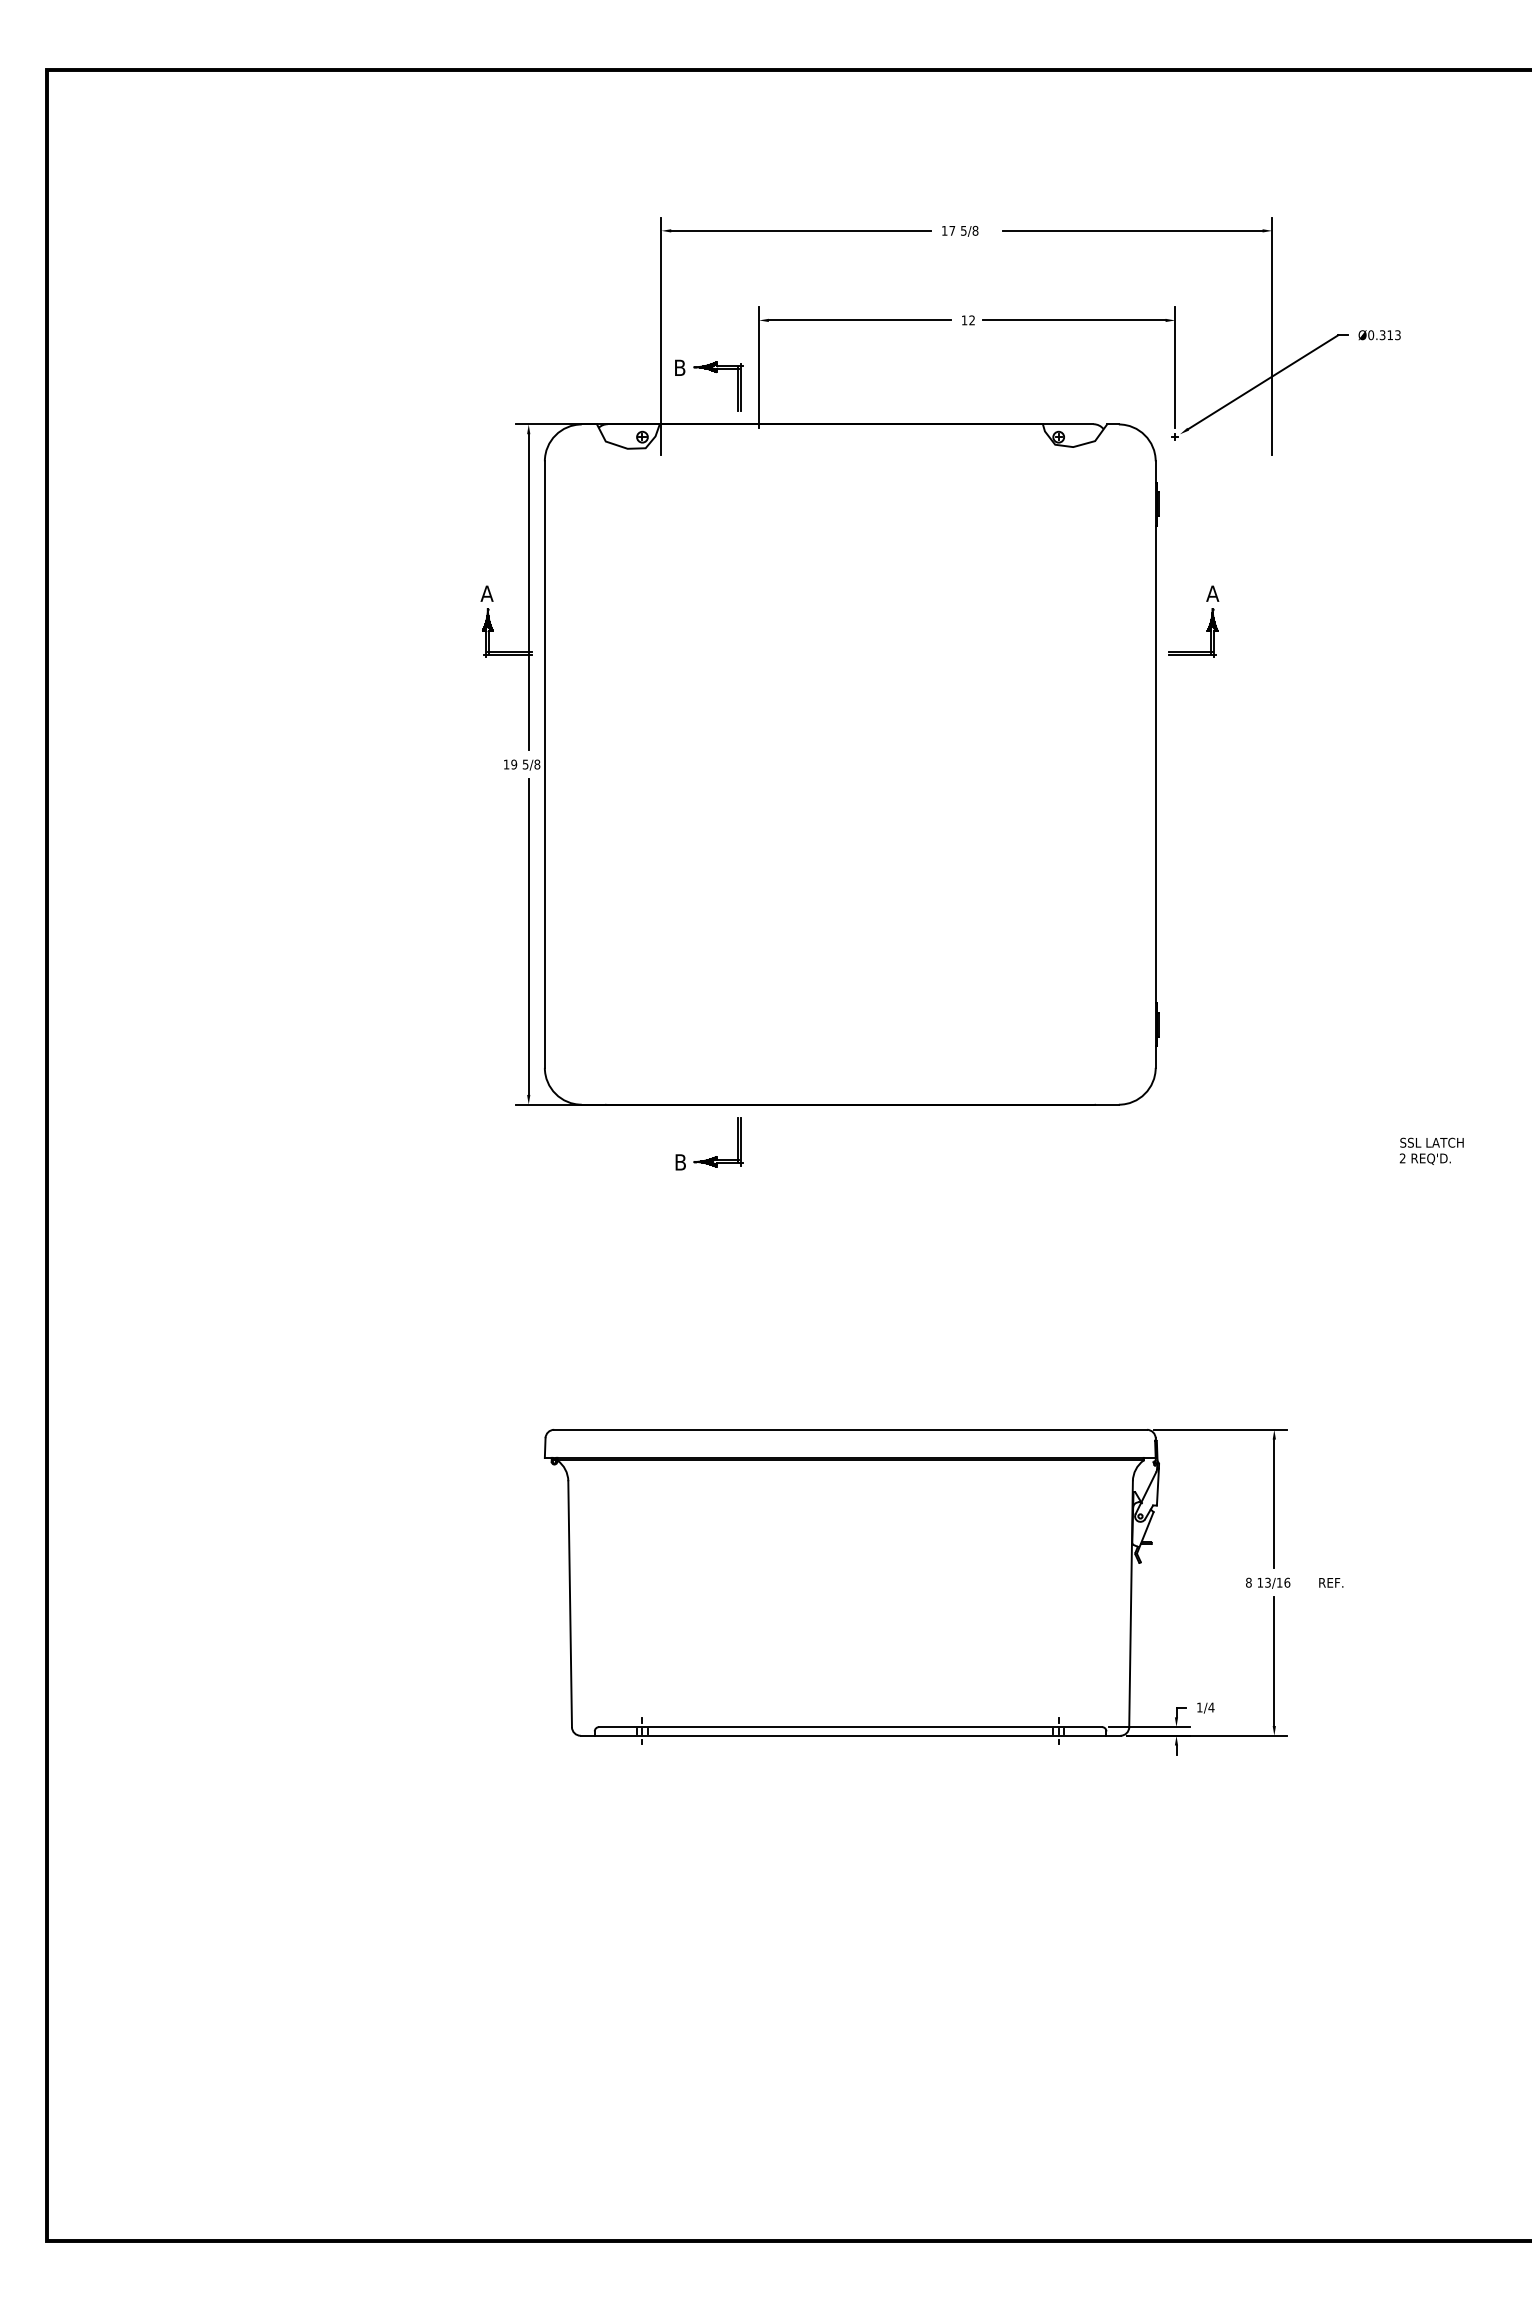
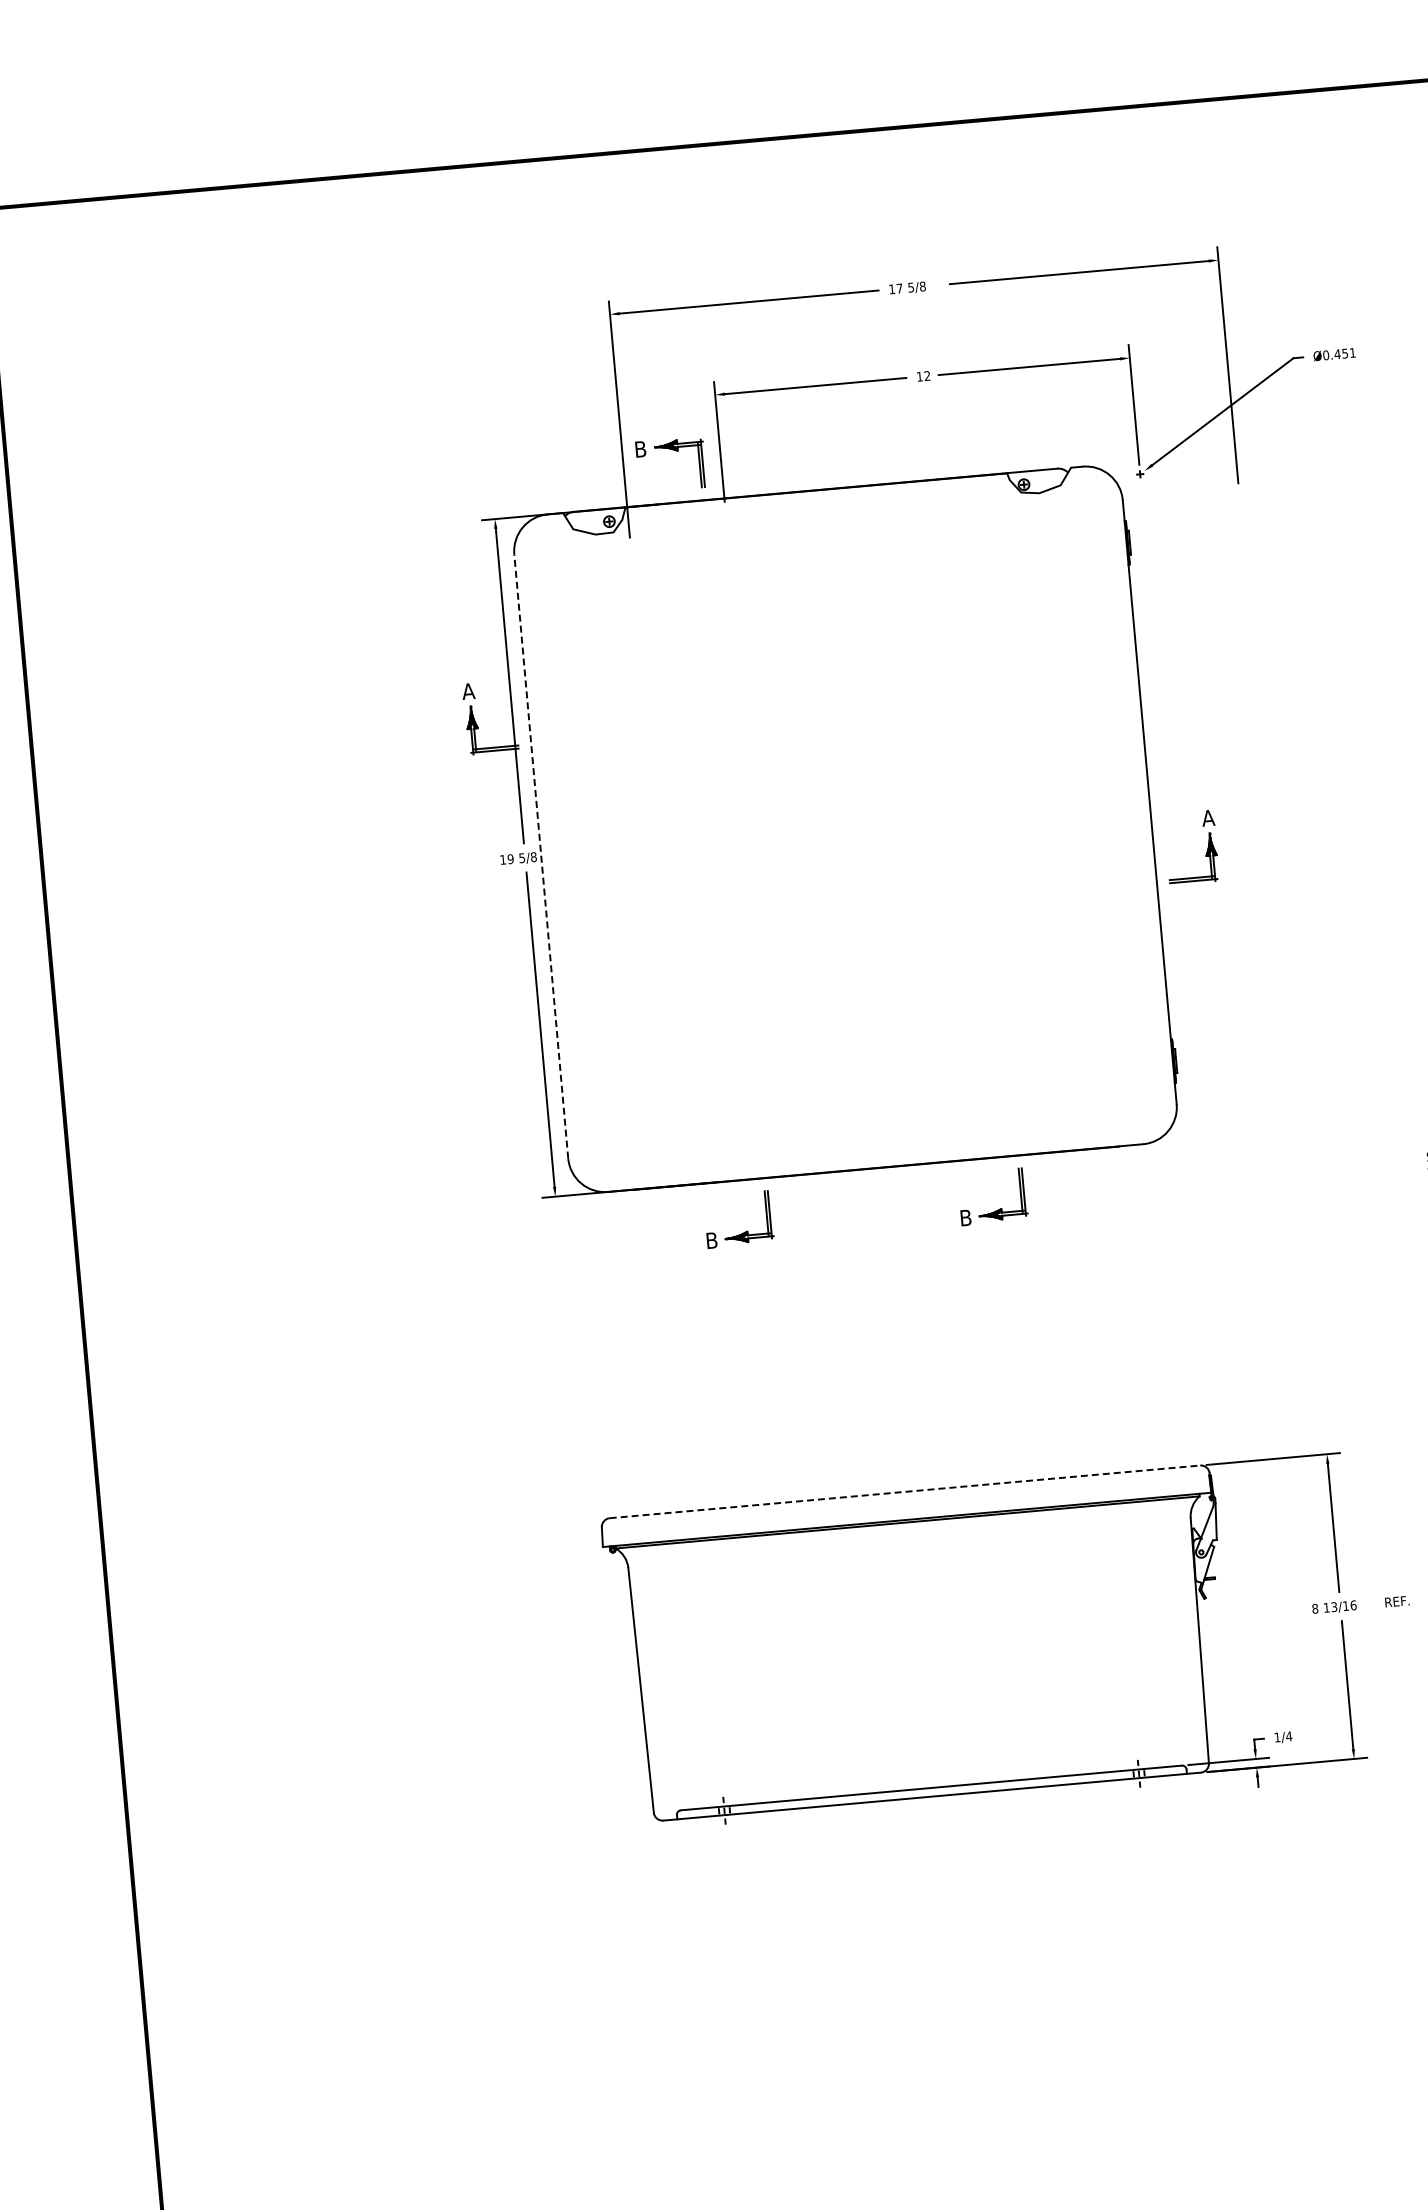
text: (1389, 335) -> (1344, 353), Ø0.313 -> Ø0.451
part: (1208, 625) -> (1207, 850), moved
line: (544, 764) -> (540, 856), solid -> dashed
part: (969, 1156) -> (999, 1209), added
line: (851, 1429) -> (905, 1491), solid -> dashed

